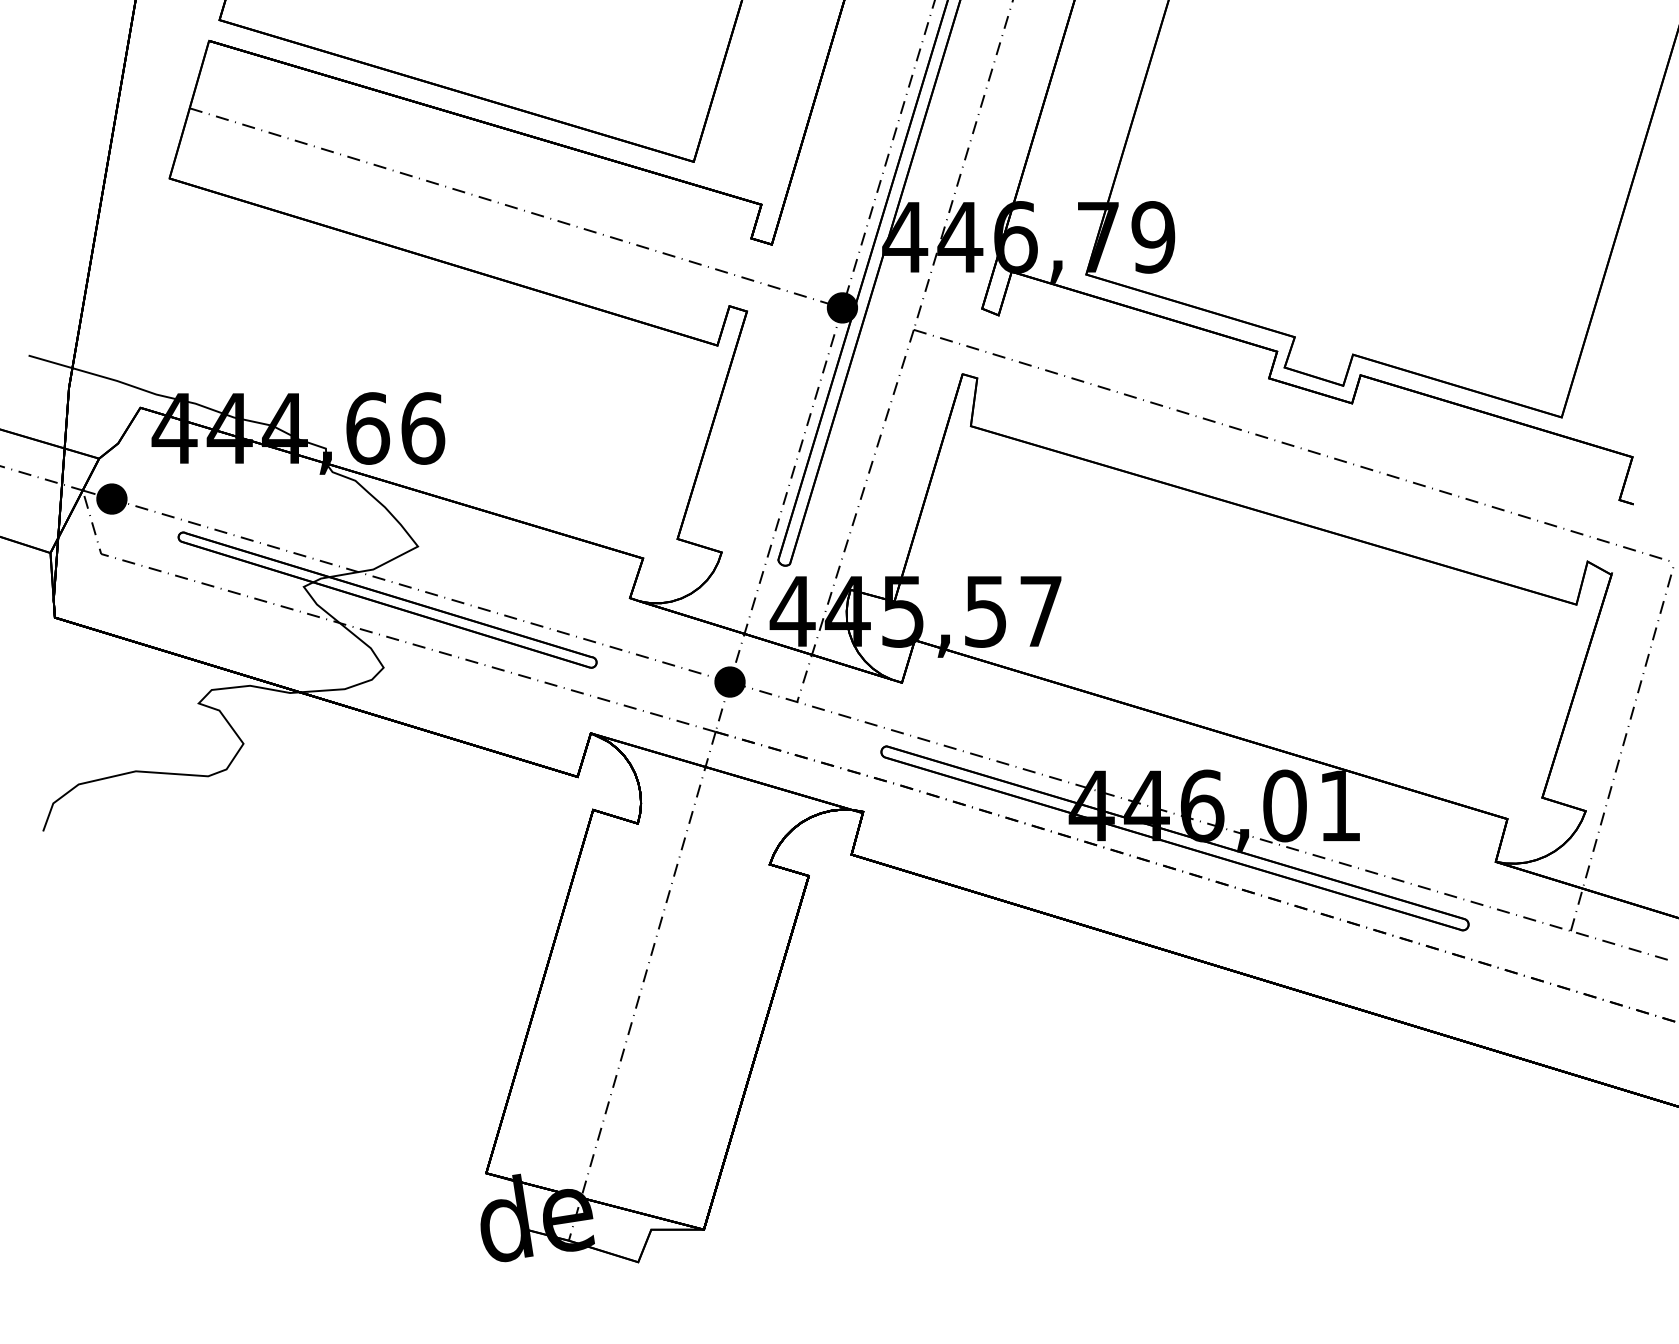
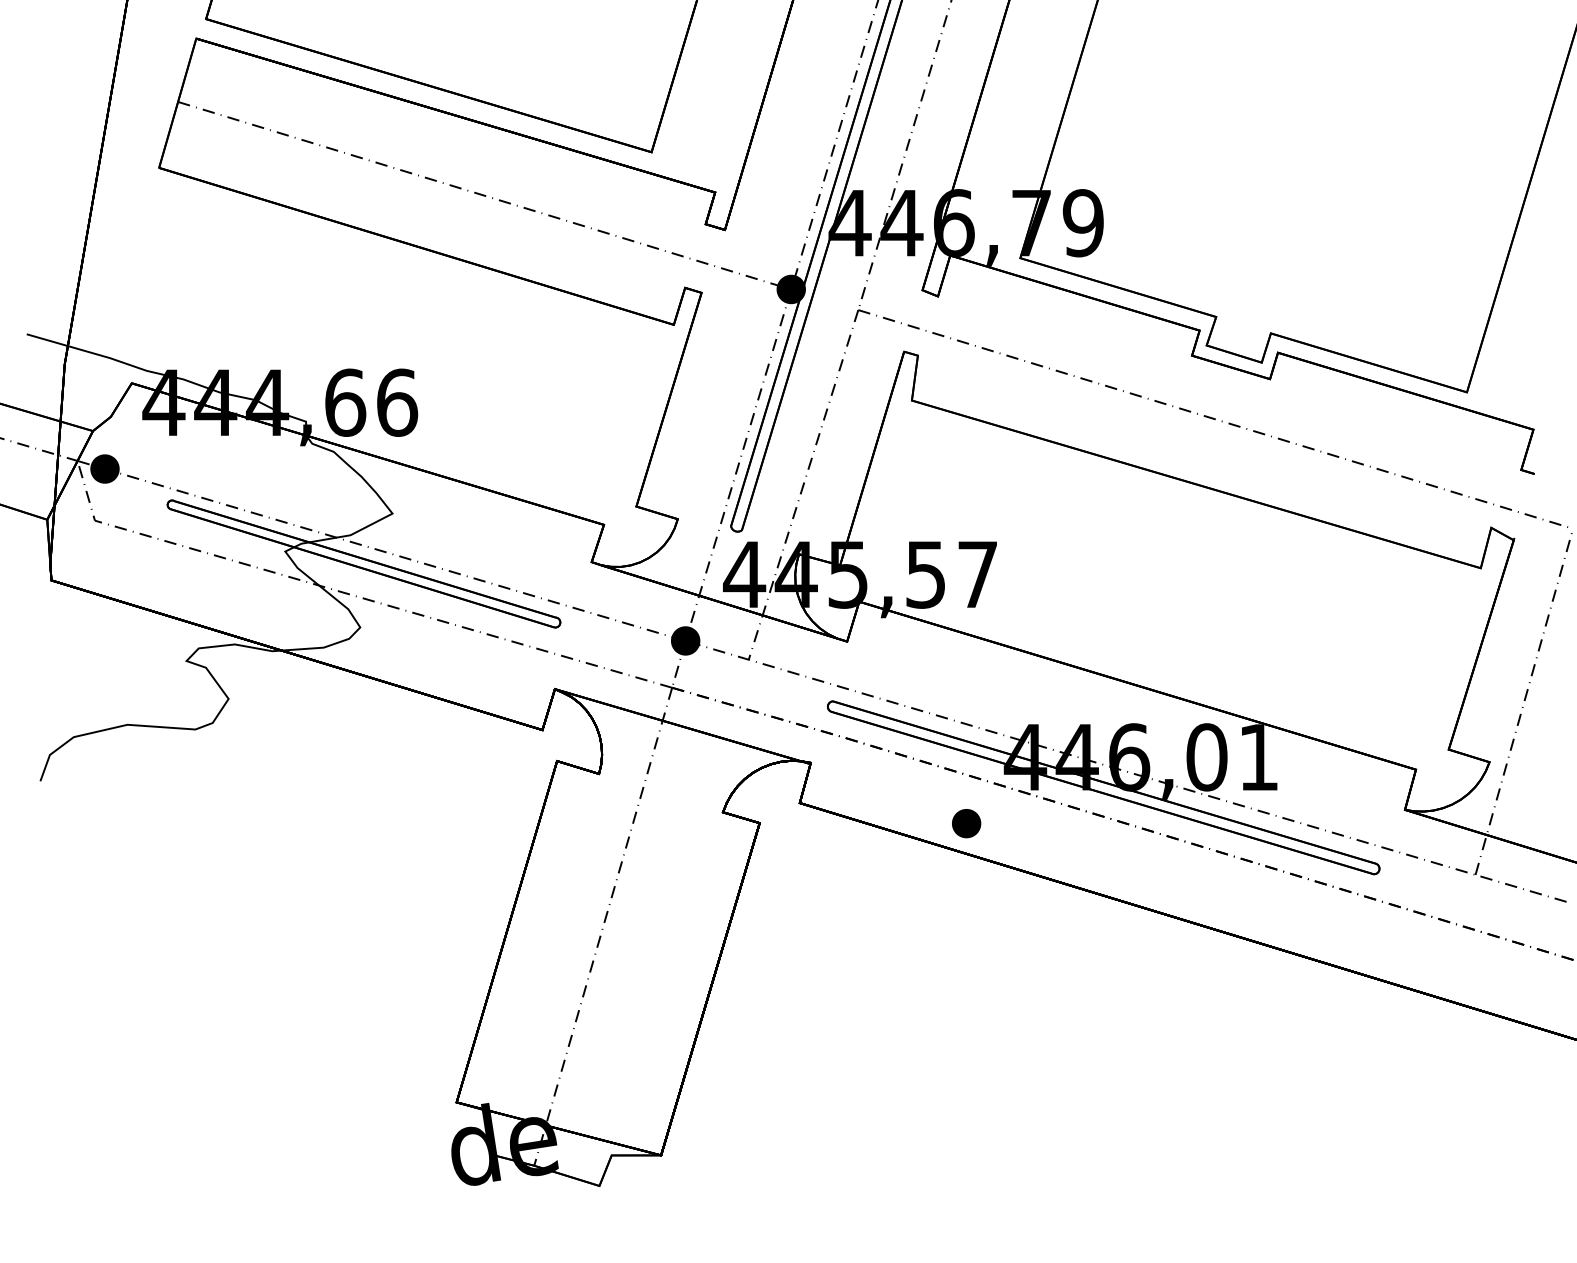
part: (1028, 876) -> (966, 823), added

